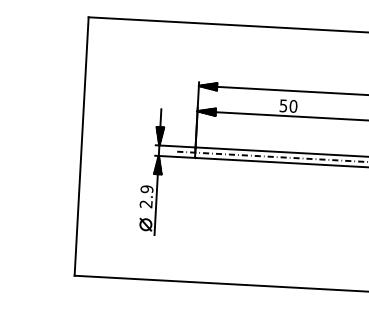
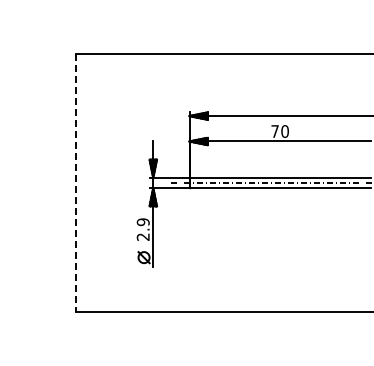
text: (282, 105) -> (274, 131), 50 -> 70
line: (81, 147) -> (75, 183), solid -> dashed

